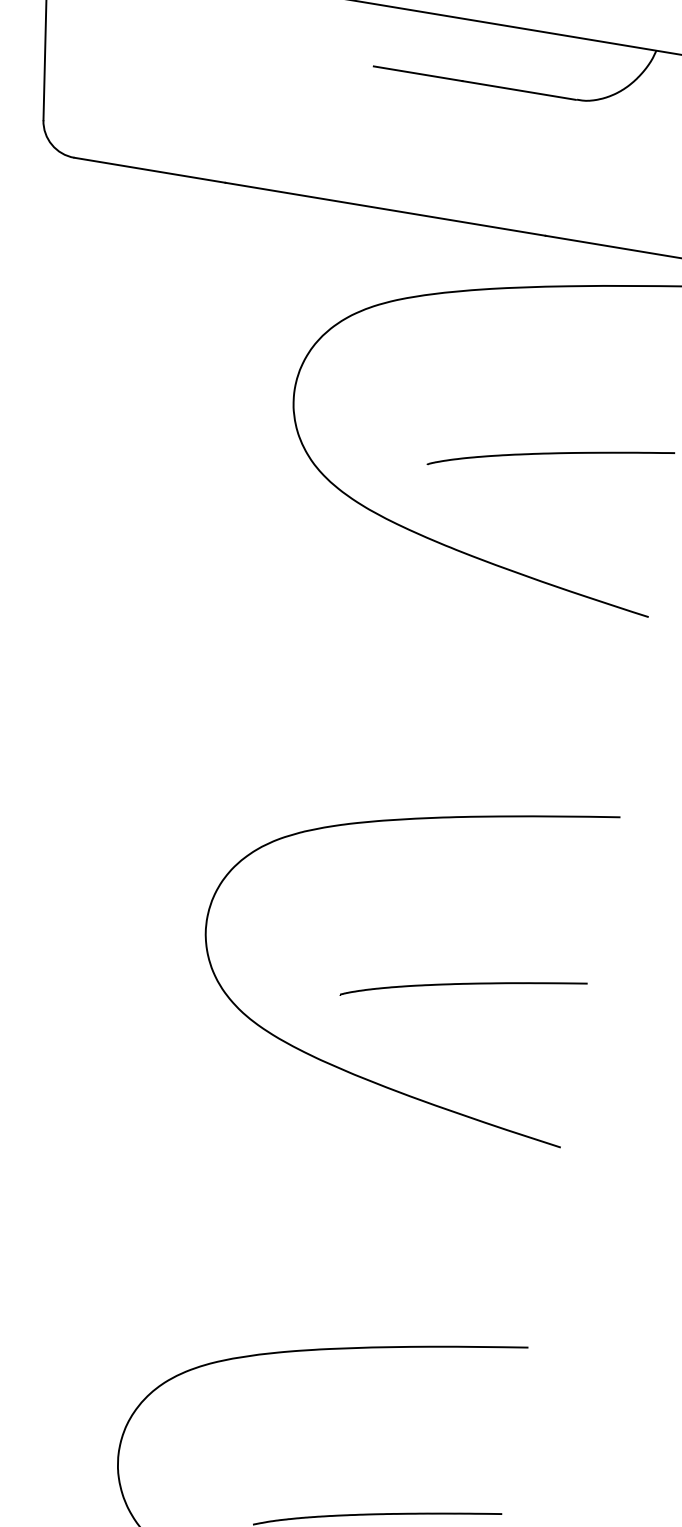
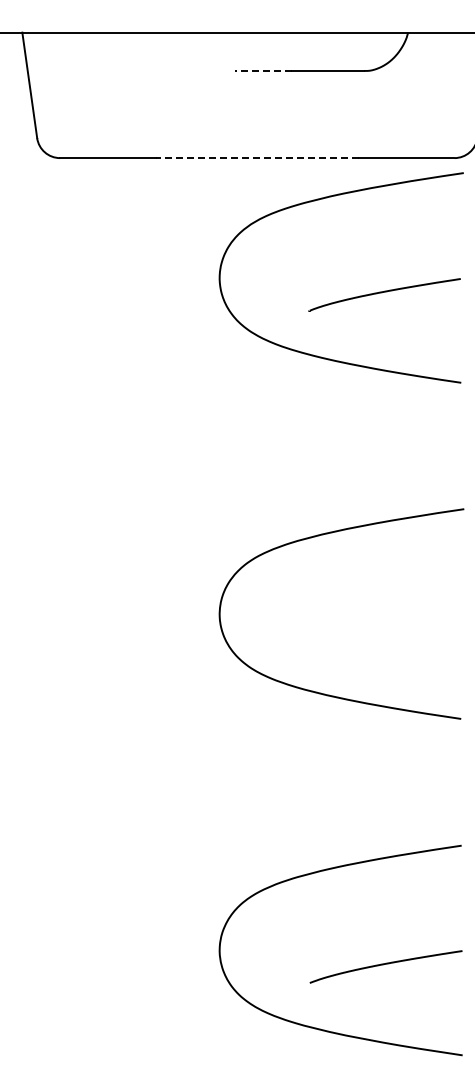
line: (417, 74) -> (263, 71), solid -> dashed
line: (384, 209) -> (256, 158), solid -> dashed
curve: (460, 985) -> (382, 629), removed

